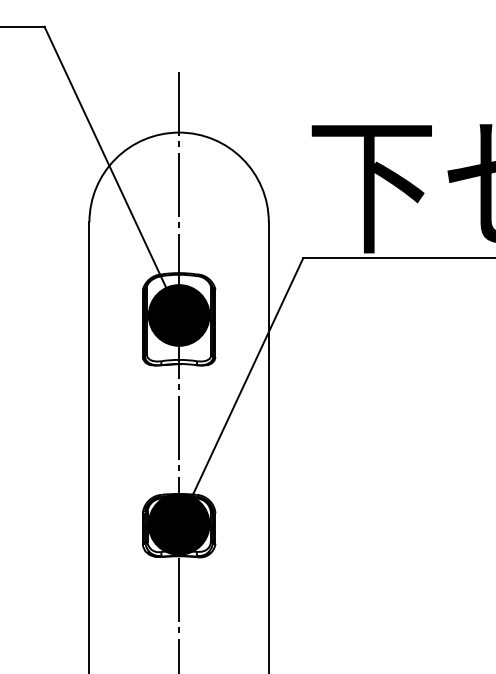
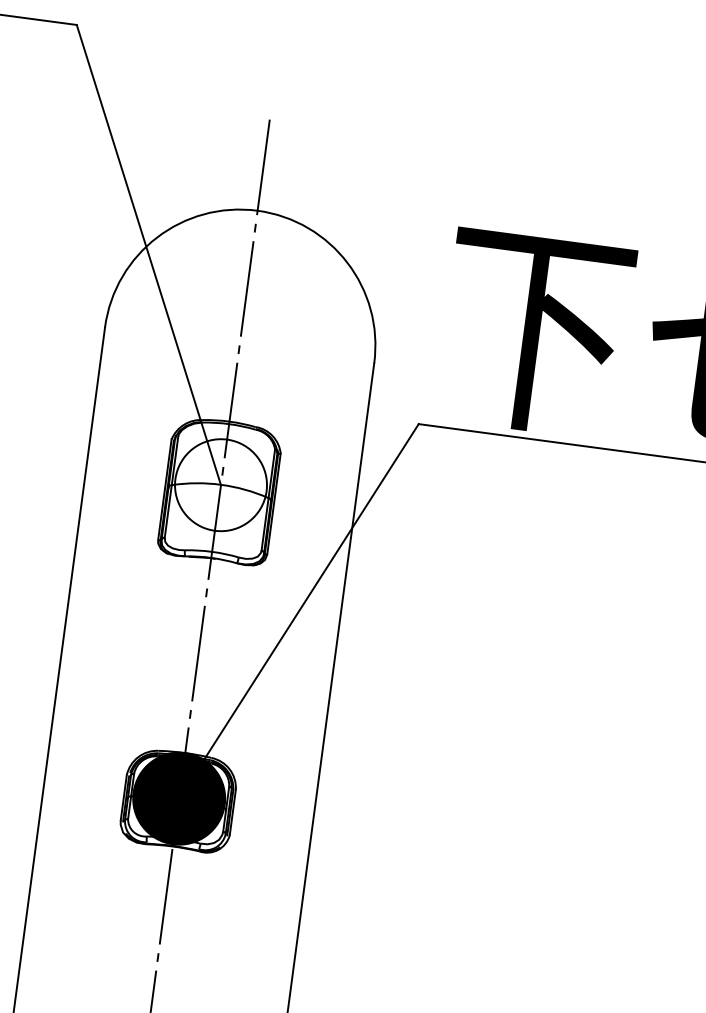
fill: (178, 315) -> (220, 485), removed

